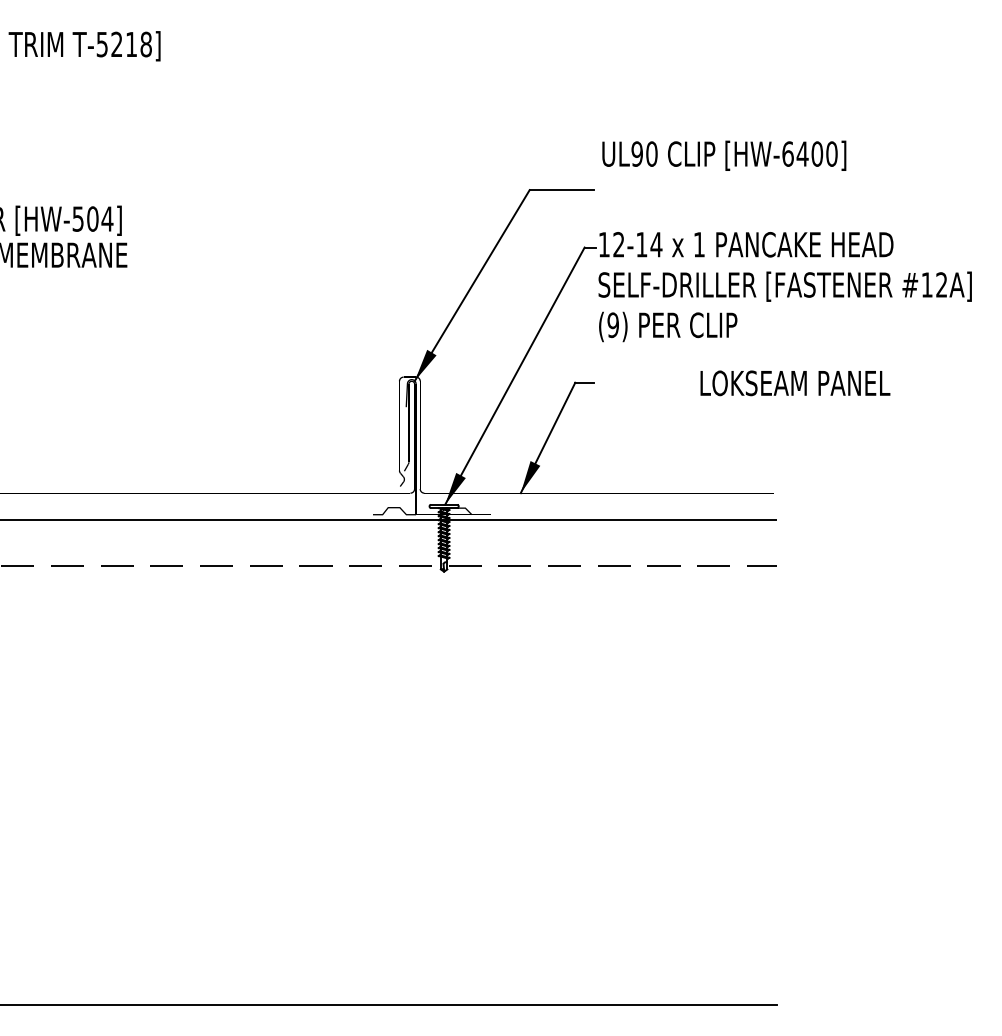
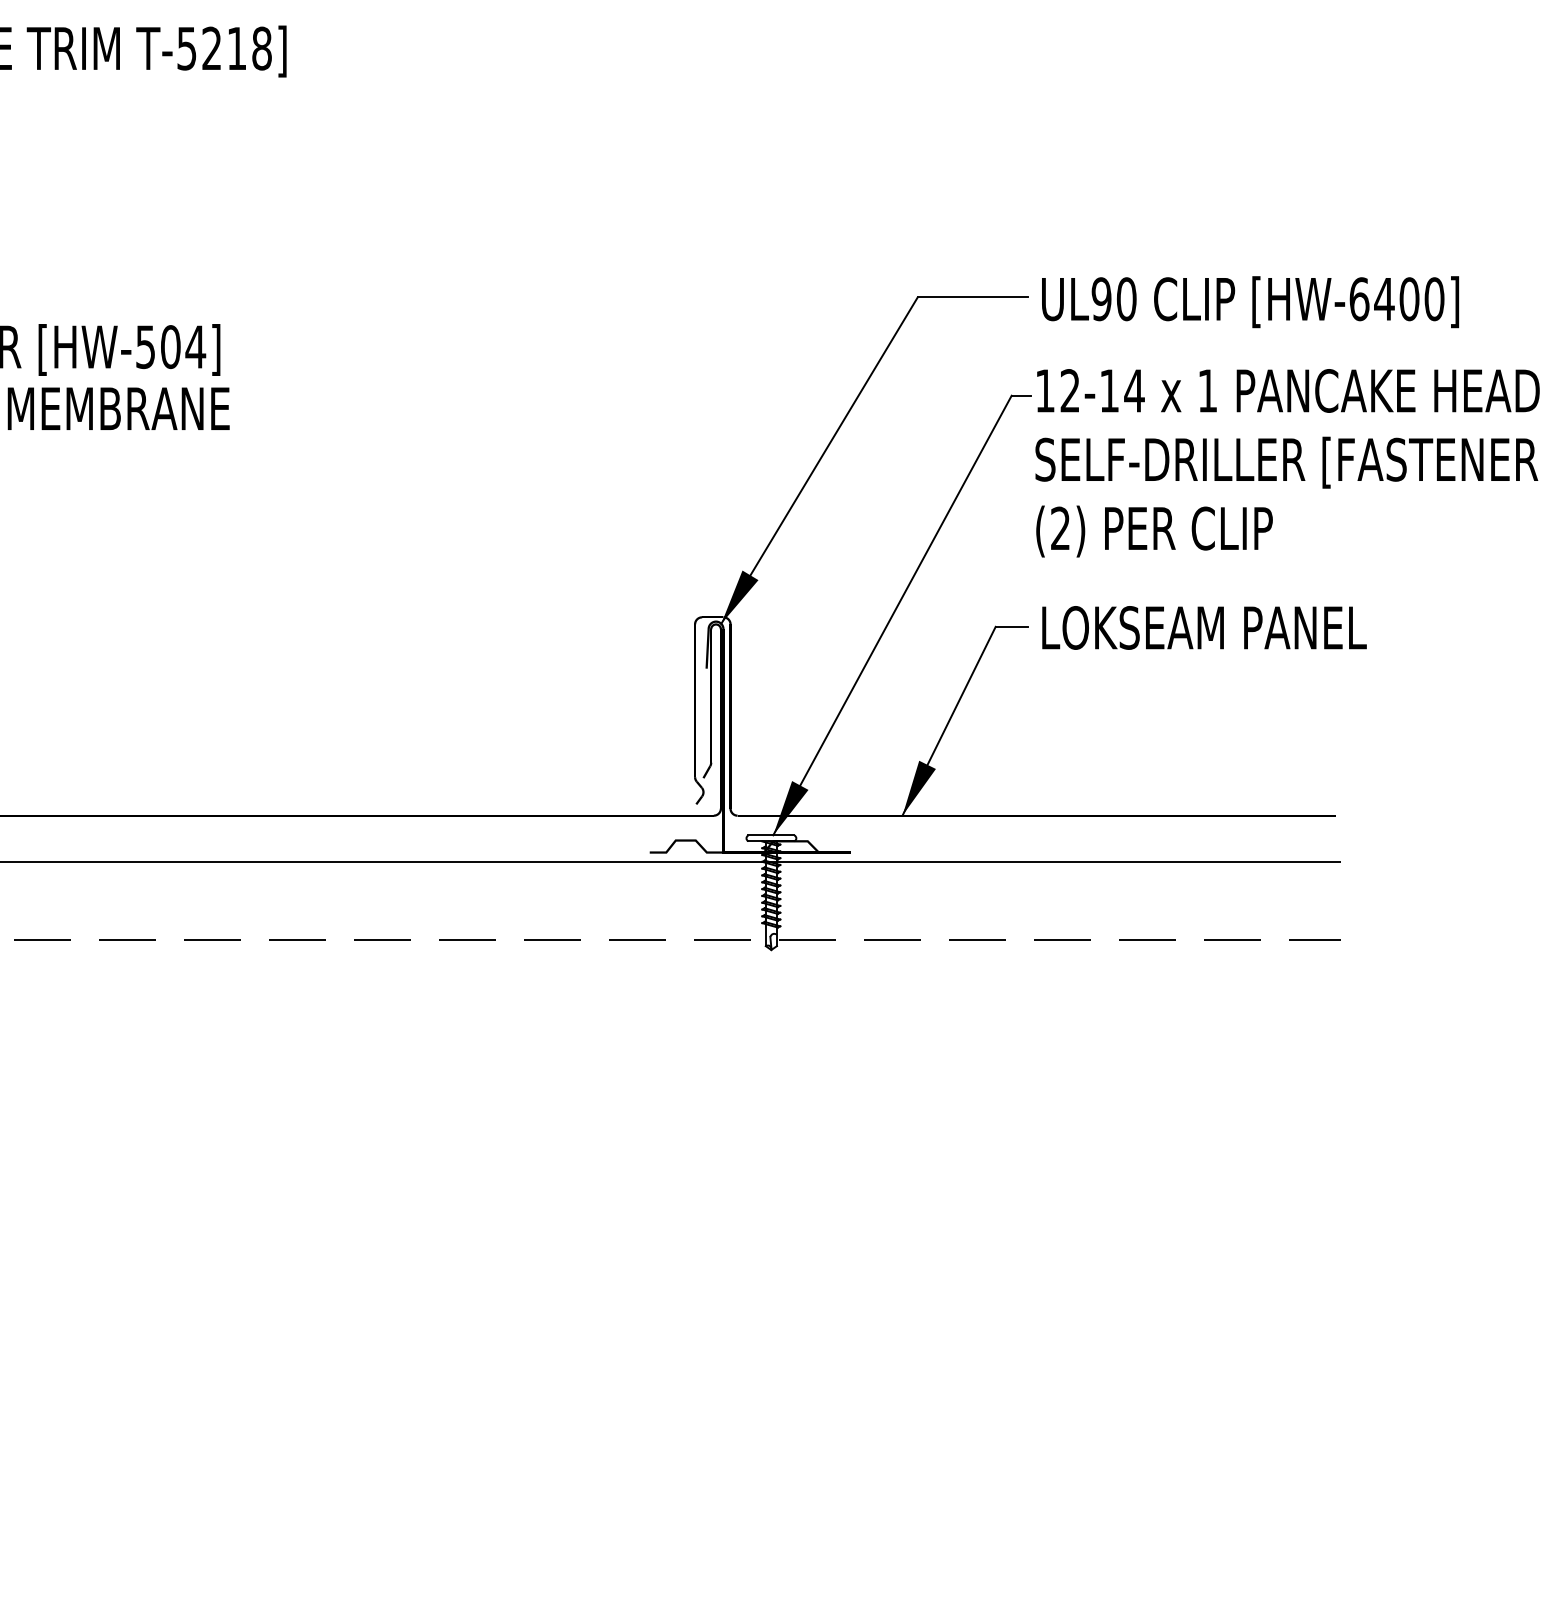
text: (724, 155) -> (1250, 301), moved
text: (612, 325) -> (1059, 529), (9) -> (2)
text: (795, 383) -> (1204, 628), moved

